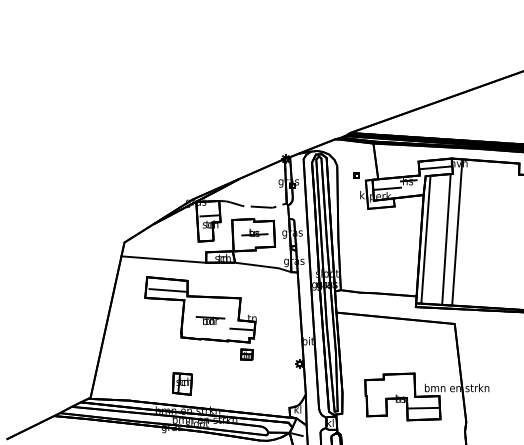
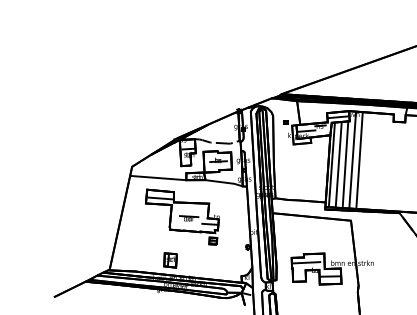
line: (467, 233) -> (359, 160), added
line: (435, 239) -> (338, 164), added
line: (387, 387) -> (306, 262), added

